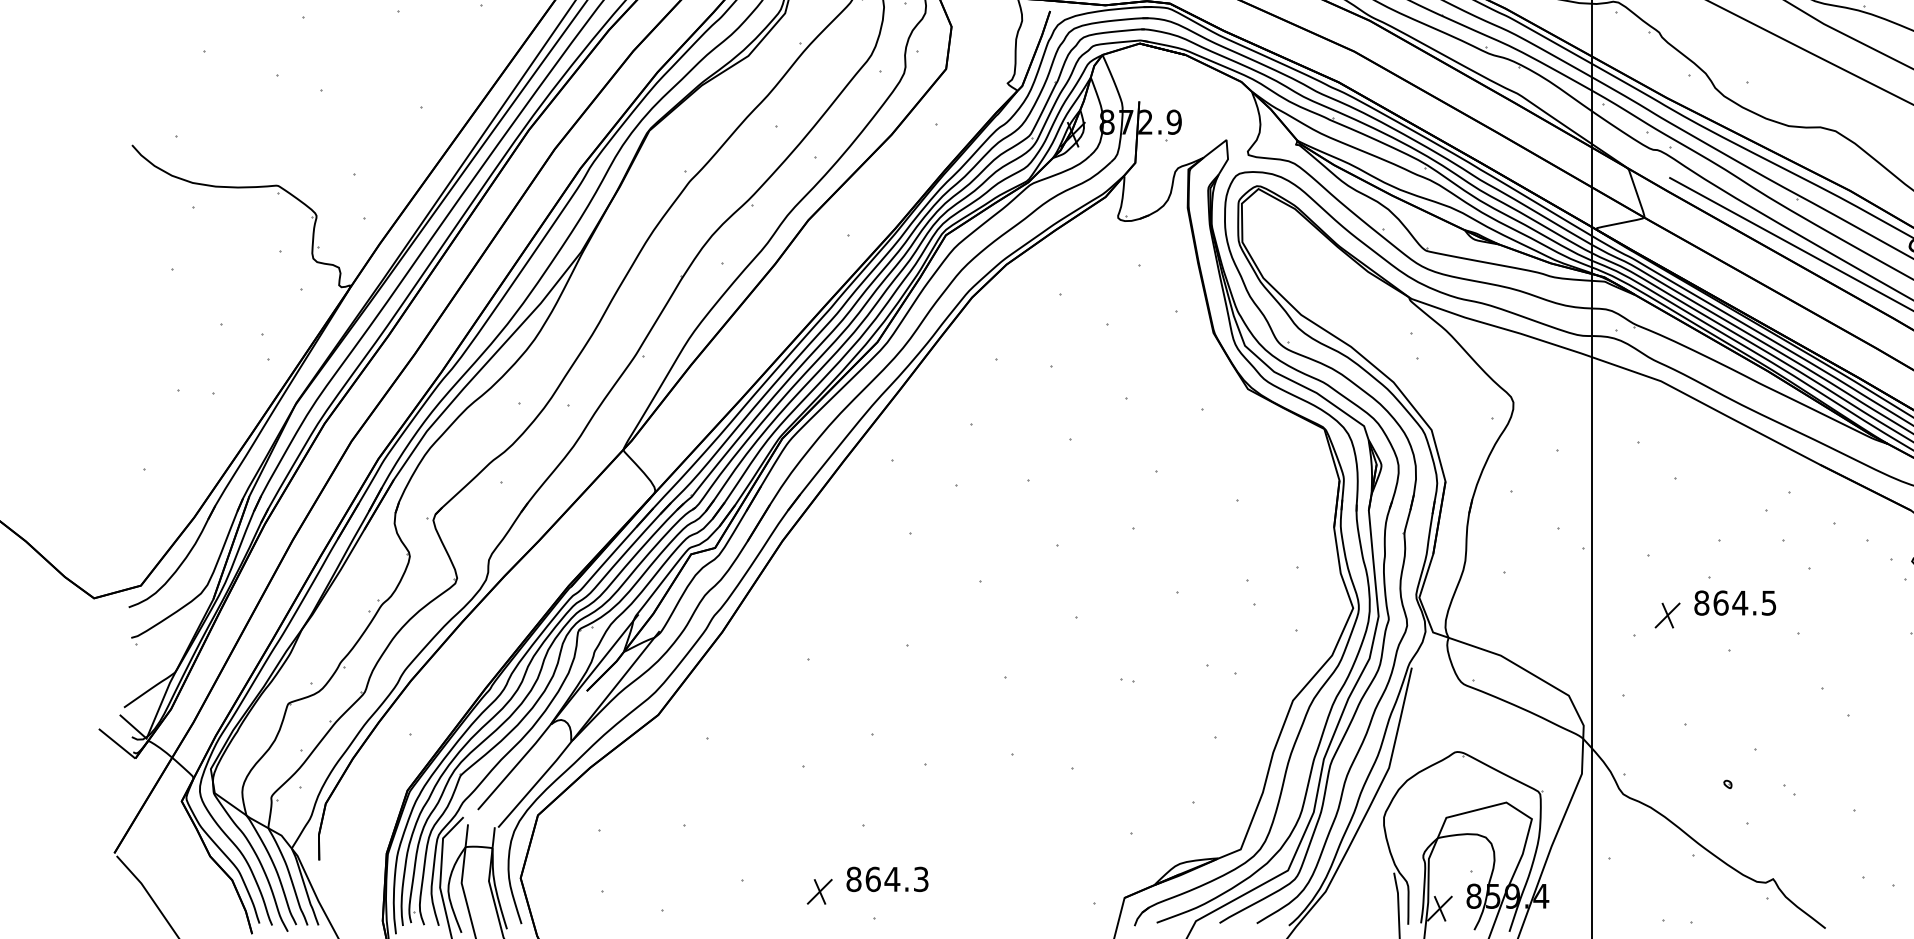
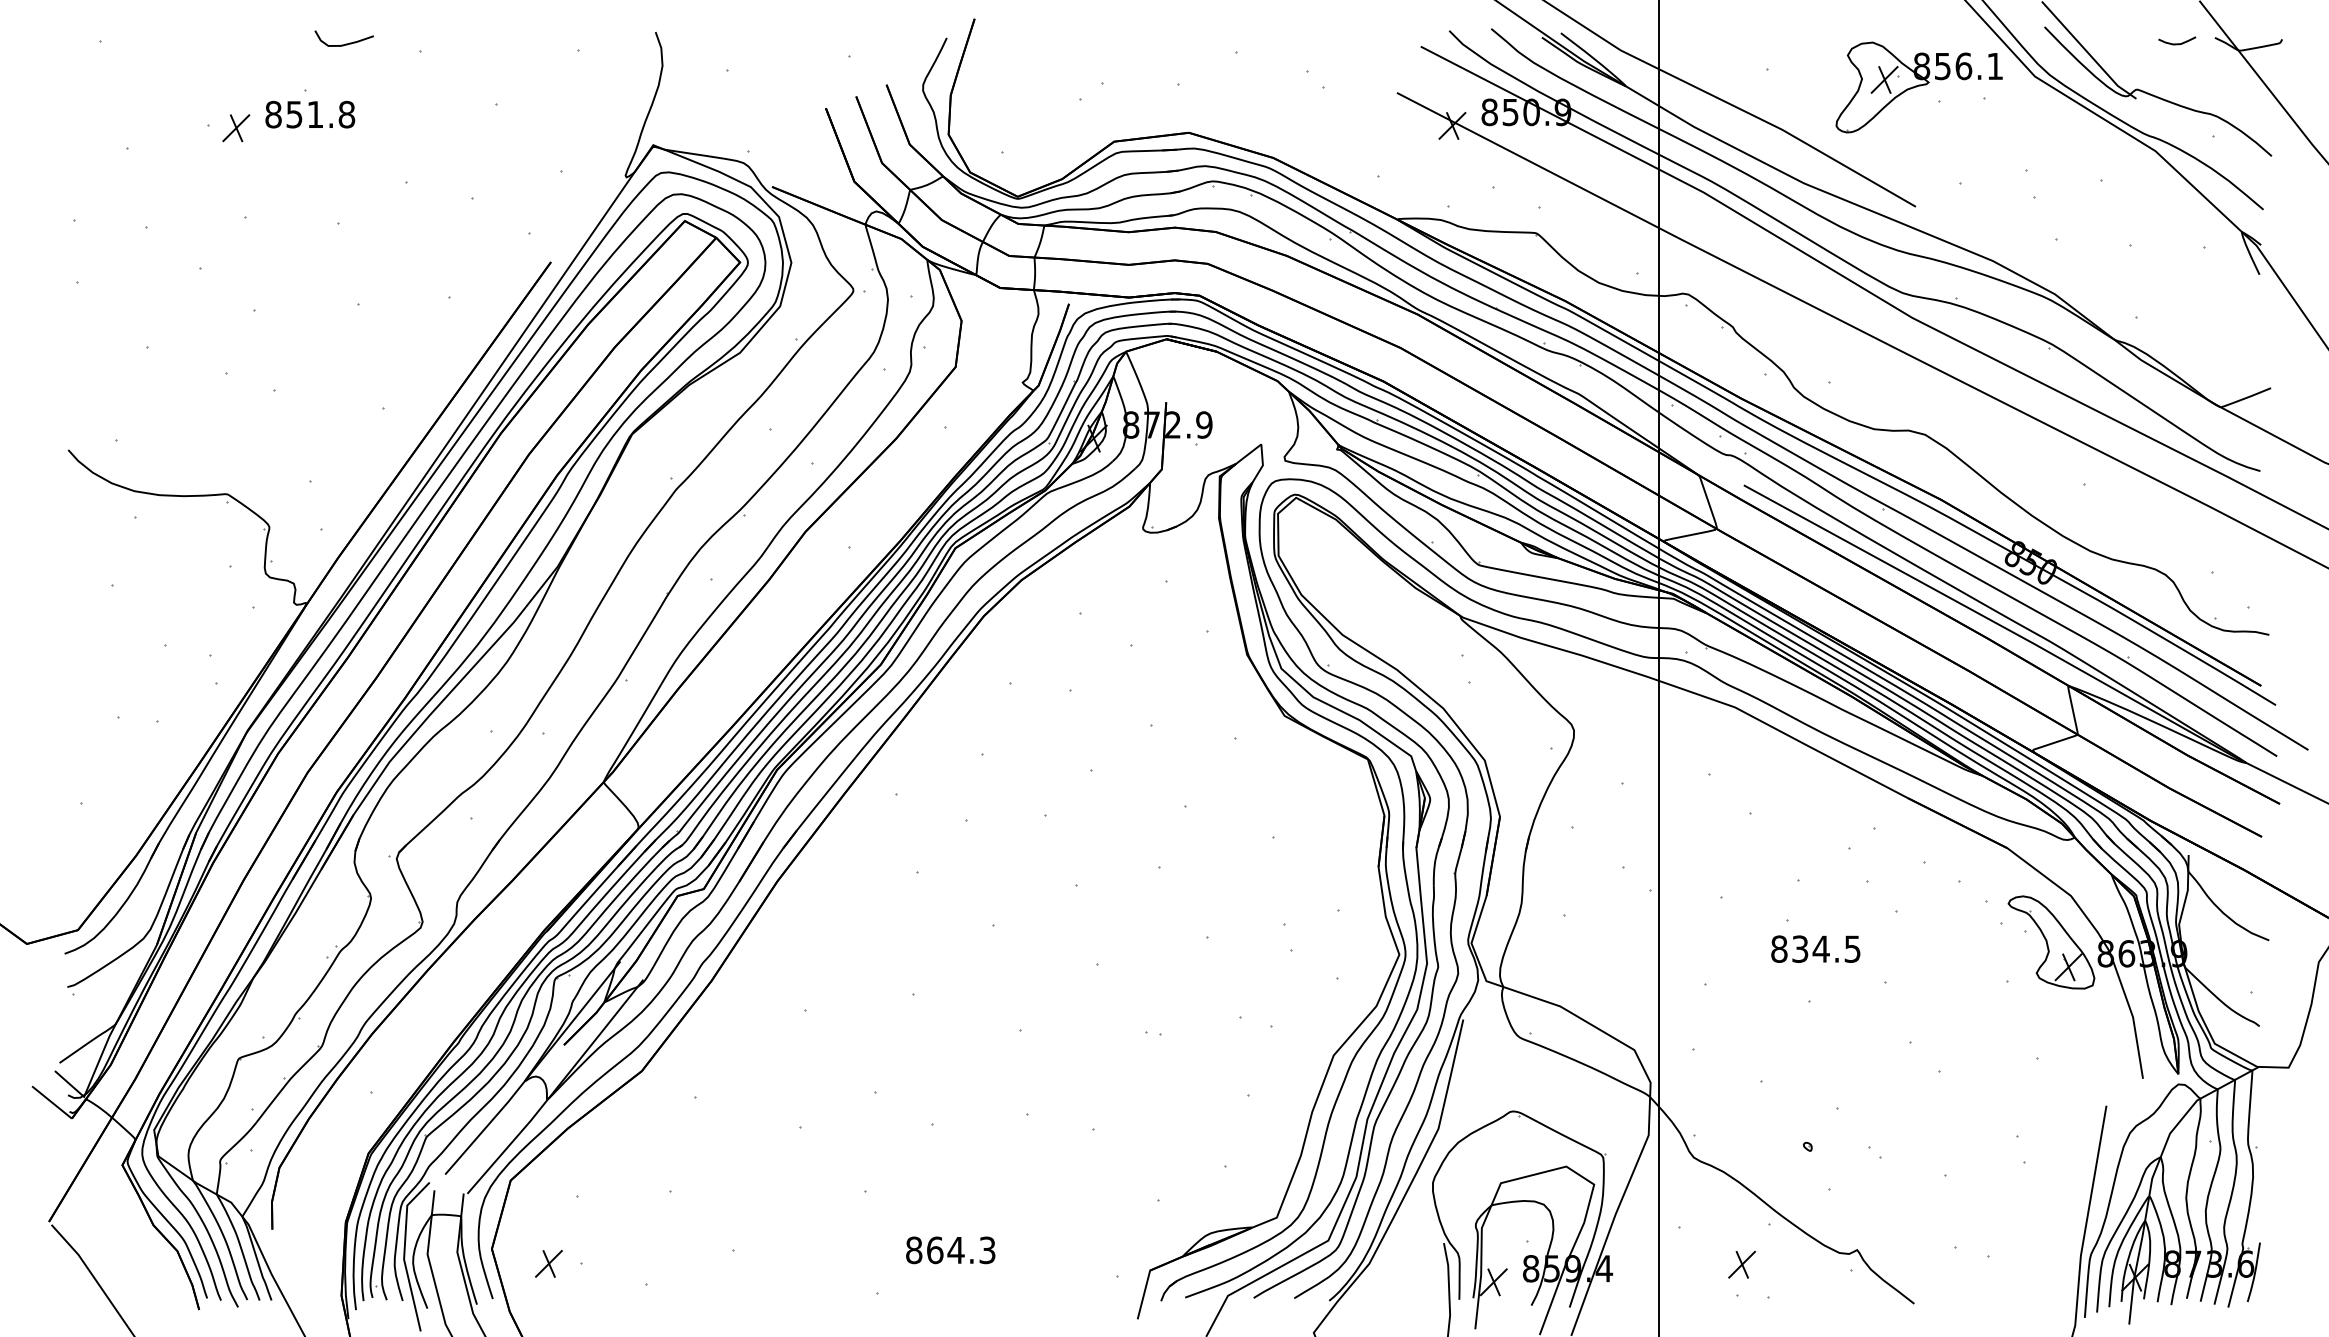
text: (1721, 602) -> (1800, 948), 864.5 -> 834.5
part: (1667, 615) -> (1741, 1264), moved
text: (887, 879) -> (950, 1250), moved
part: (819, 891) -> (548, 1263), moved

